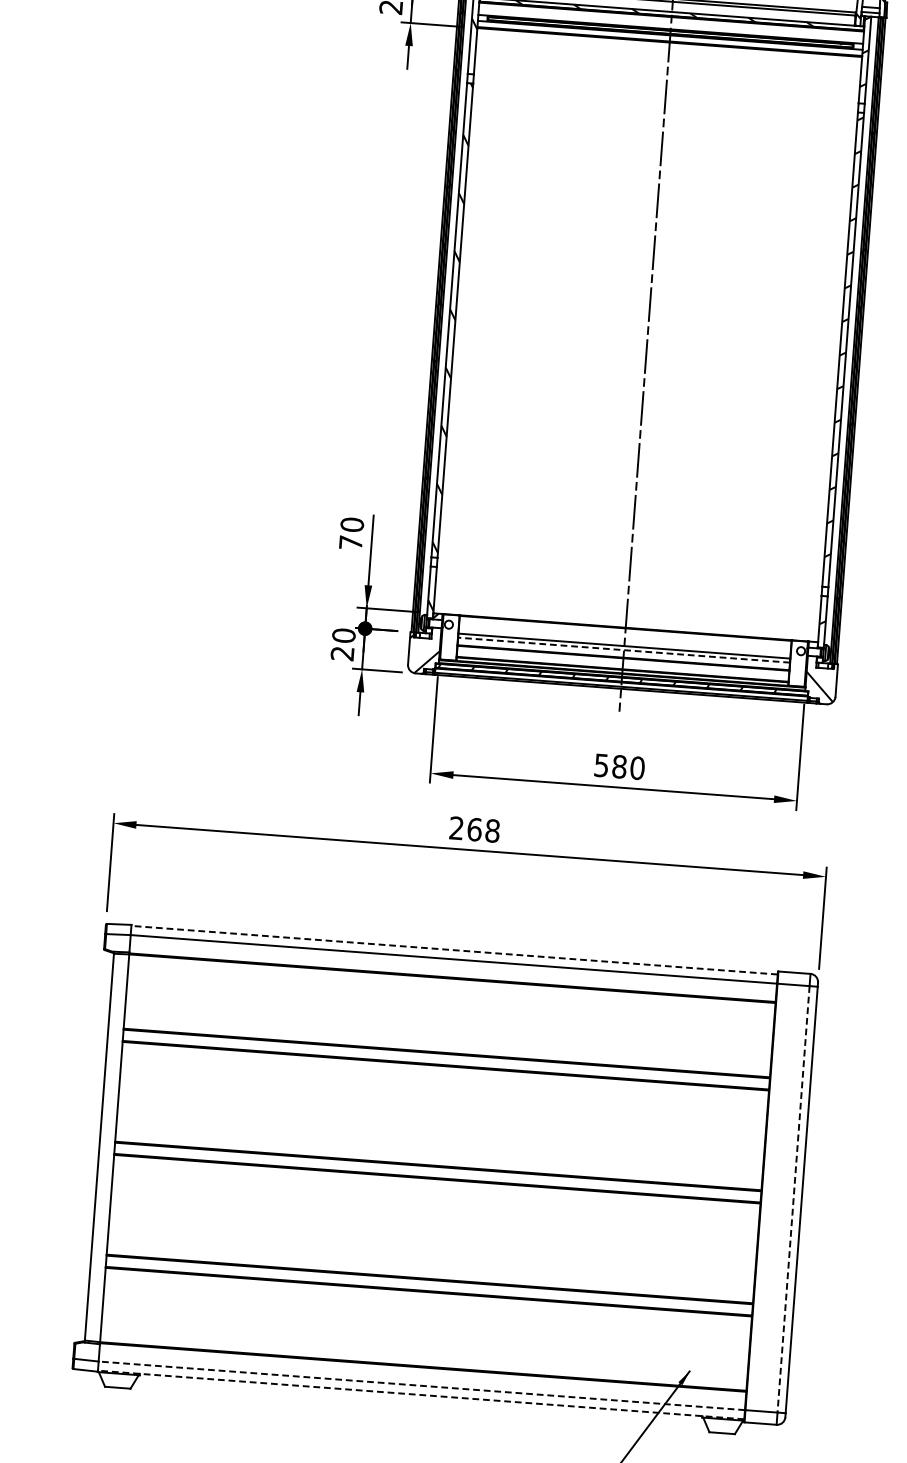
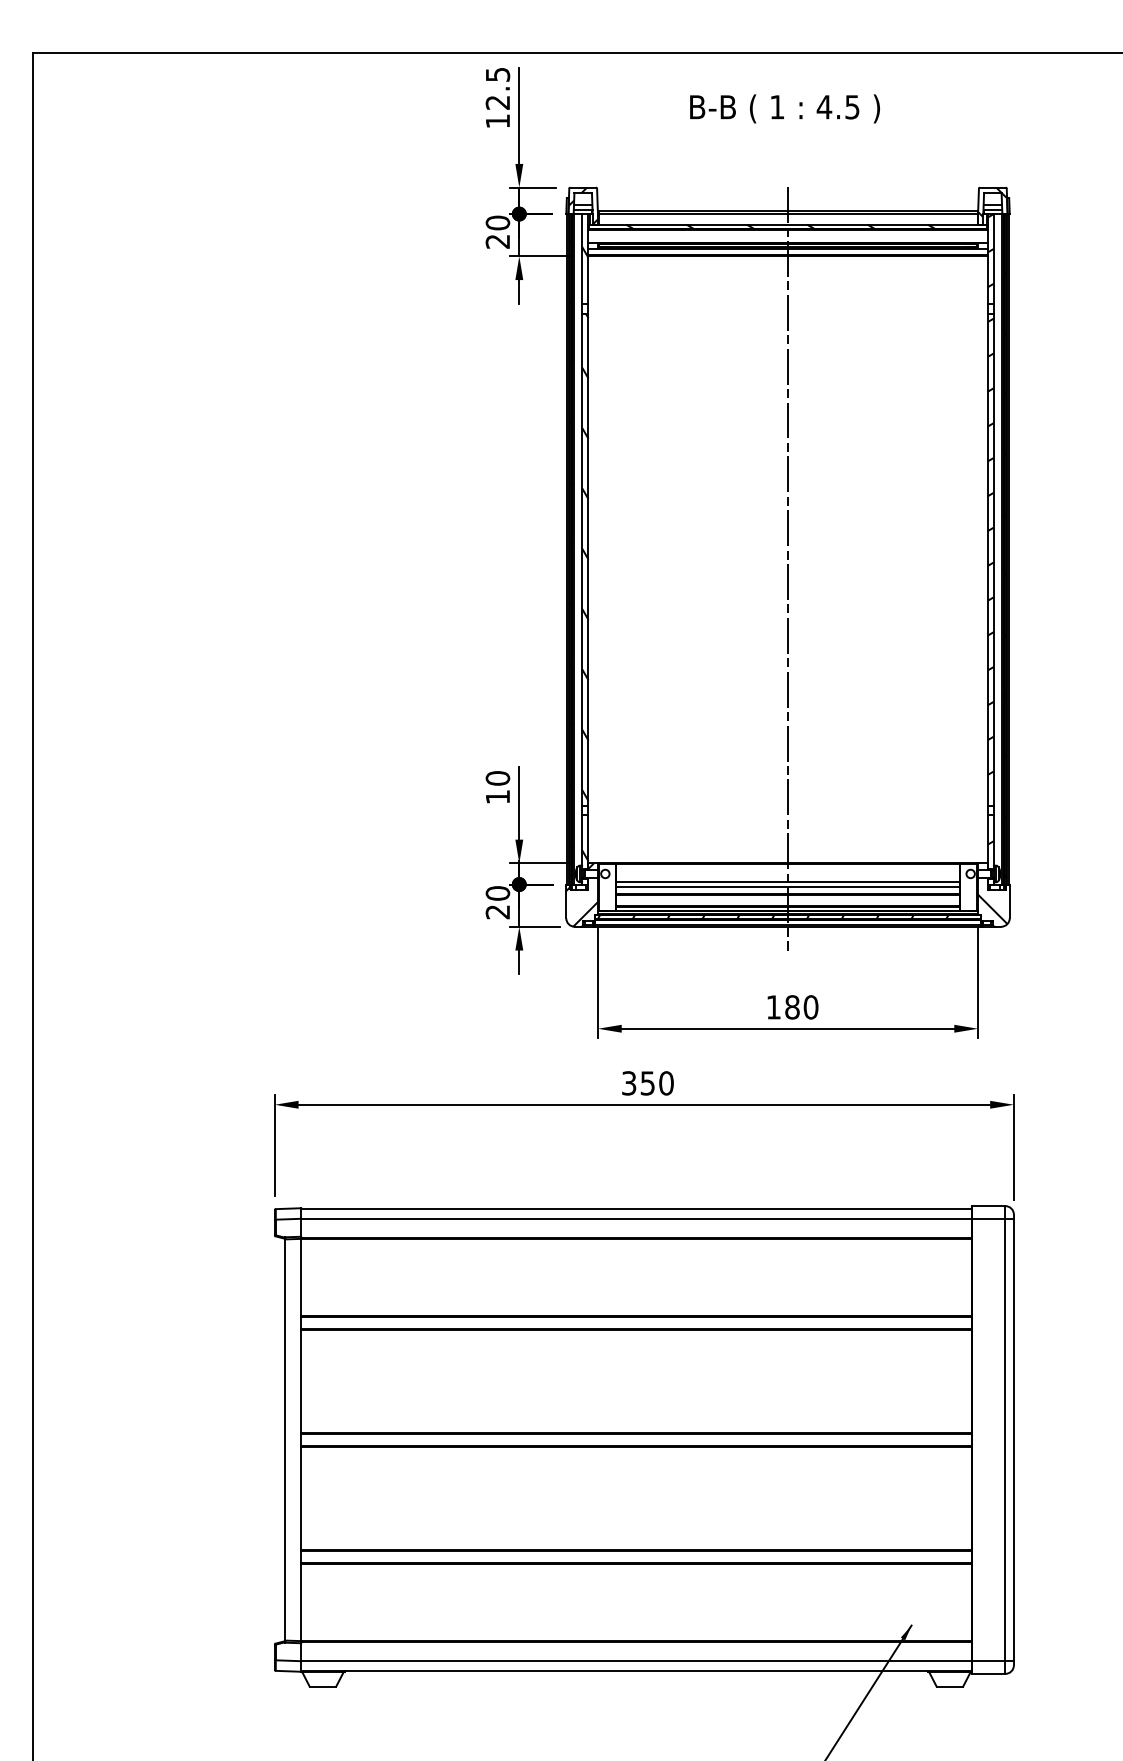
text: (350, 542) -> (497, 796), 70 -> 10
line: (623, 649) -> (787, 886), dashed -> solid
text: (601, 765) -> (773, 1007), 580 -> 180
text: (474, 829) -> (647, 1083), 268 -> 350
line: (453, 950) -> (635, 1209), dashed -> solid
line: (793, 1199) -> (1005, 1440), dashed -> solid
line: (420, 1386) -> (635, 1661), dashed -> solid
line: (420, 1394) -> (635, 1670), dashed -> solid

